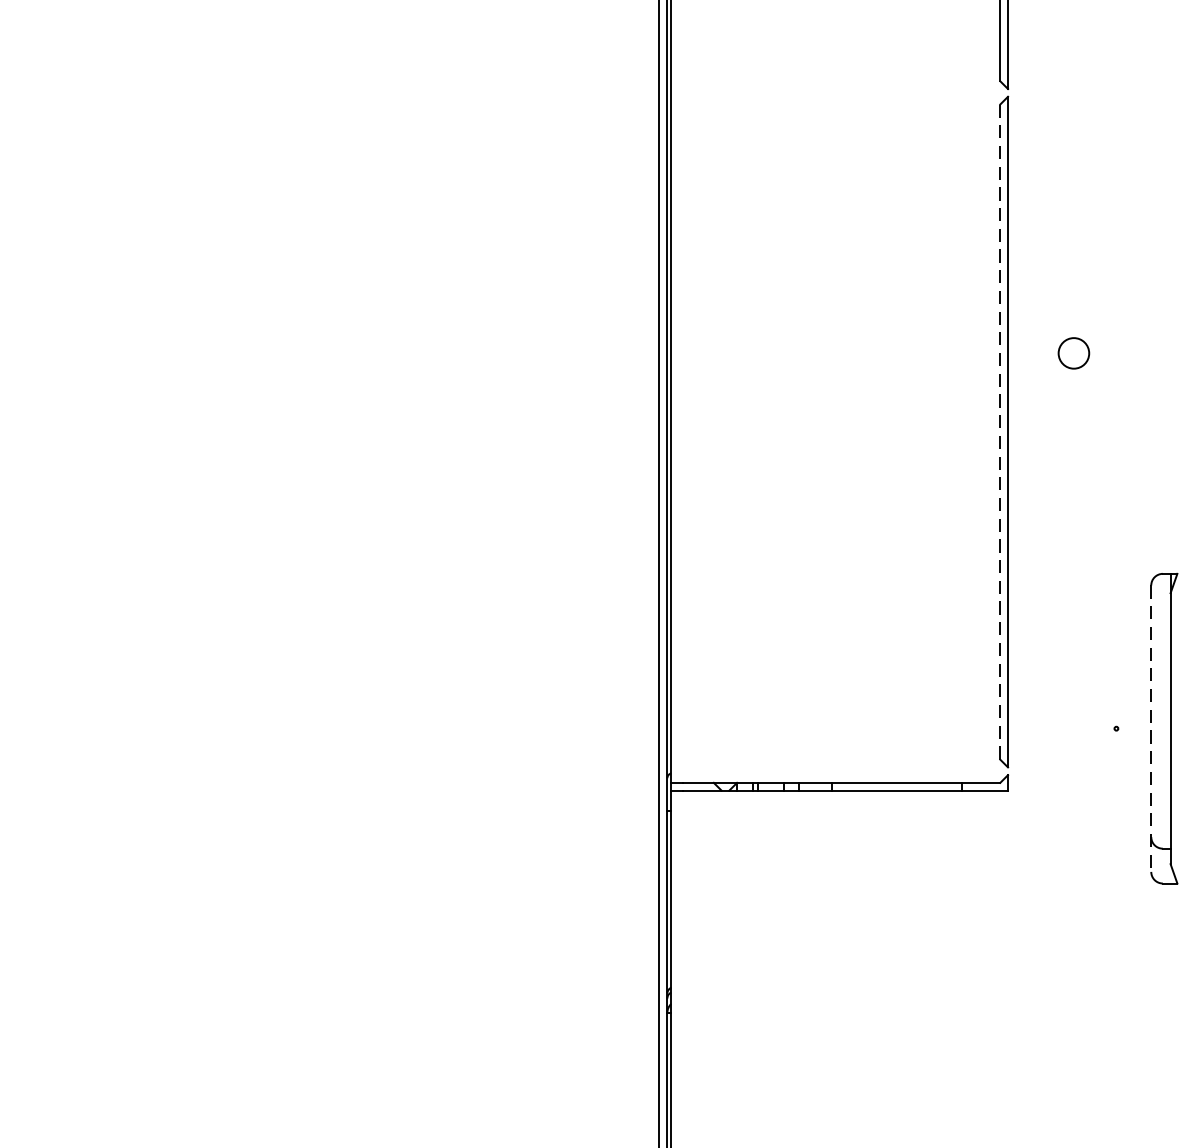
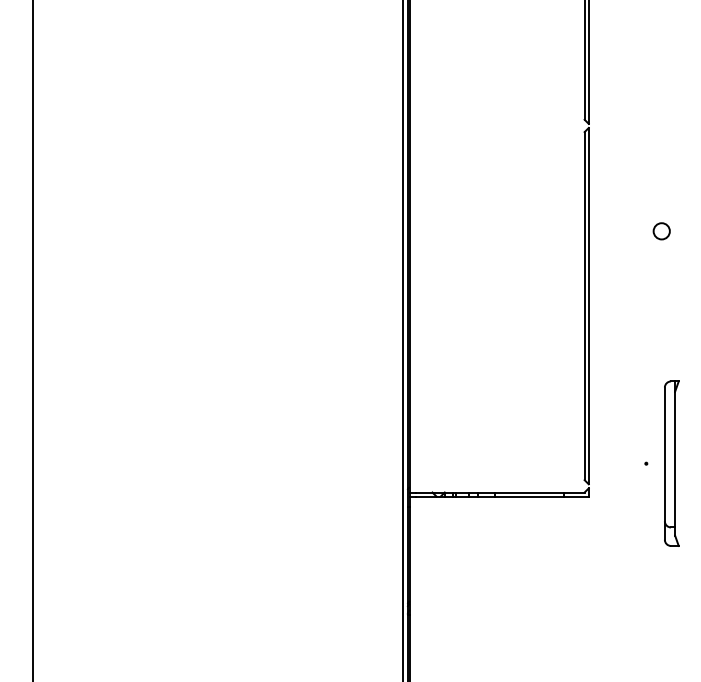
circle: (1073, 353) -> (661, 231), moved
line: (1000, 432) -> (584, 306), dashed -> solid
line: (1150, 730) -> (664, 464), dashed -> solid

